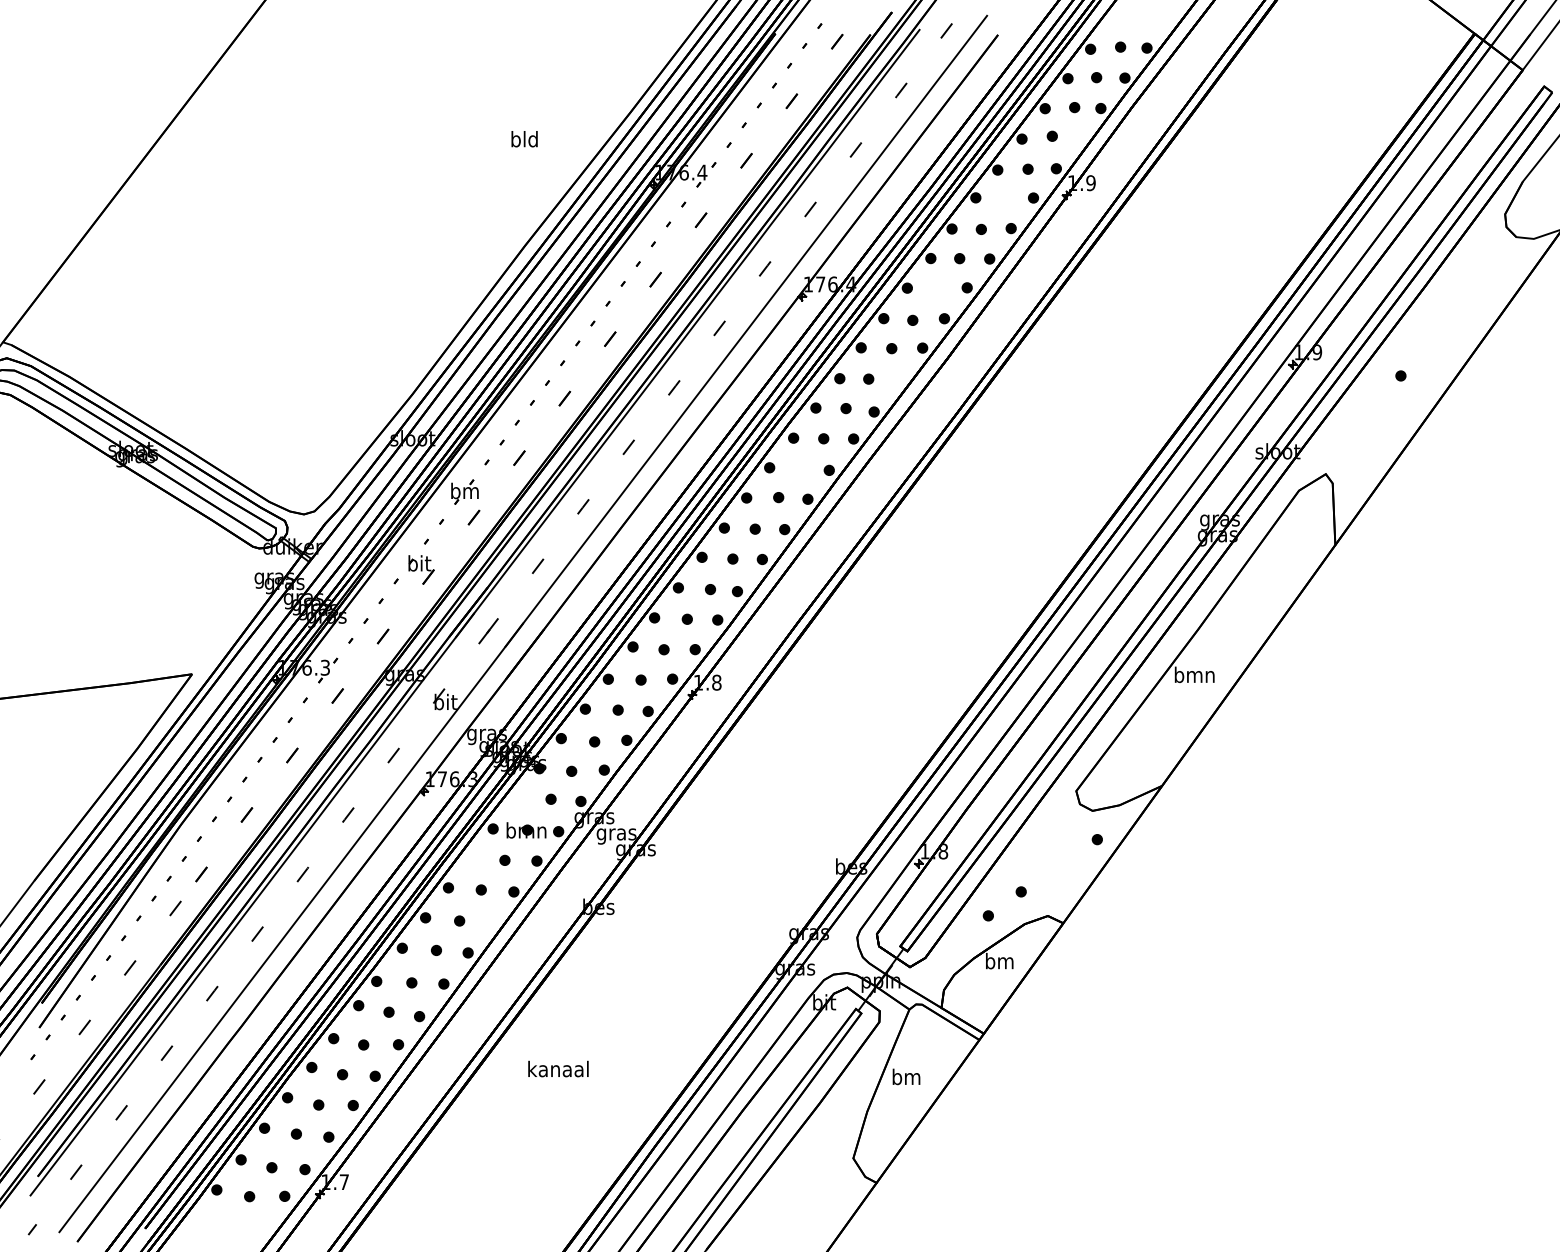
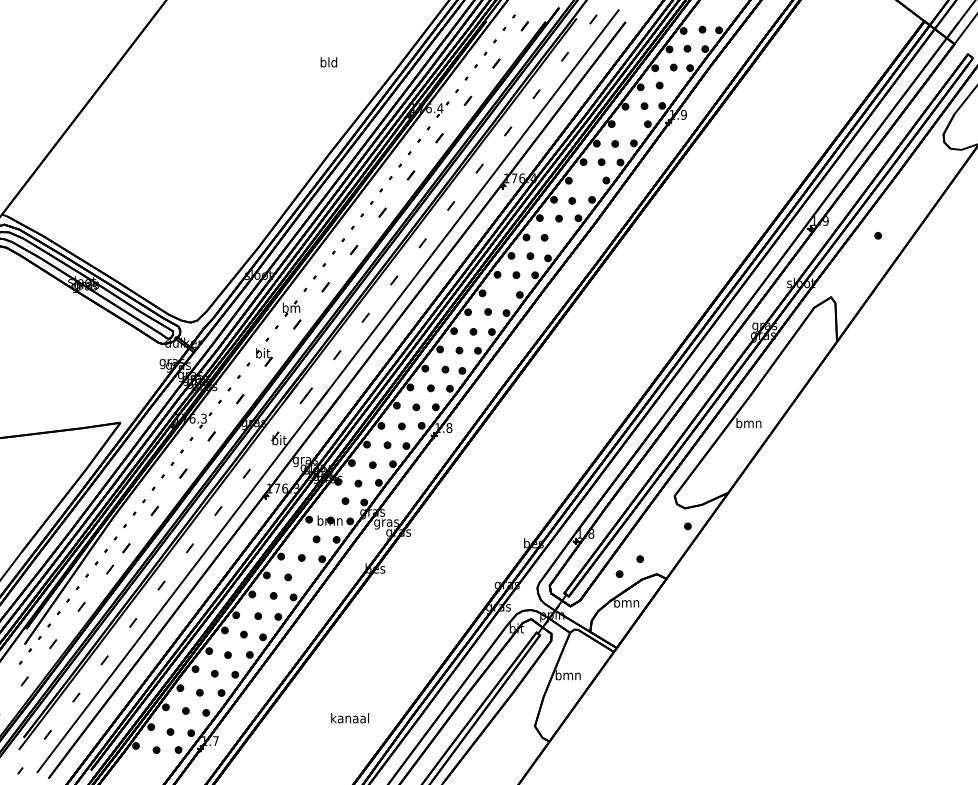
text: (523, 139) -> (328, 62), moved
text: (999, 961) -> (626, 602), bm -> bmn
text: (557, 1069) -> (349, 718), moved
text: (905, 1077) -> (567, 675), bm -> bmn

